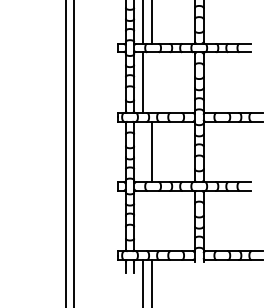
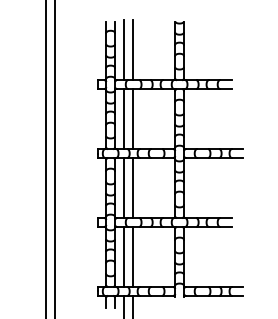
line: (151, 82) -> (132, 118), added
line: (143, 151) -> (124, 187), added
line: (143, 220) -> (124, 256), added
line: (151, 220) -> (132, 256), added

